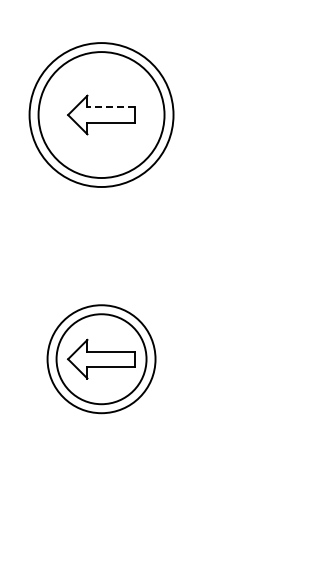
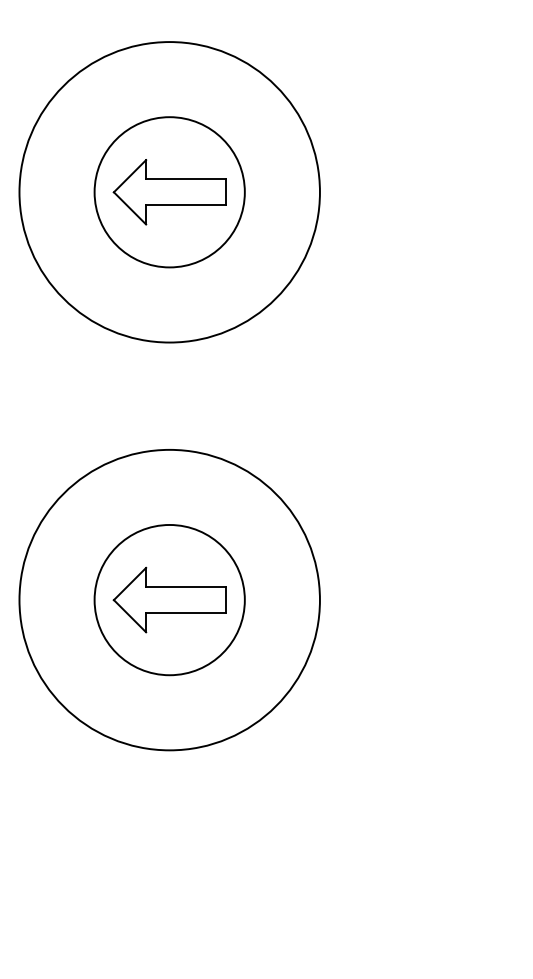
line: (111, 107) -> (186, 179), dashed -> solid
circle: (101, 115) -> (169, 193), size x0.62
circle: (101, 115) -> (169, 193), size x1.43
circle: (101, 359) -> (169, 600), size x1.67

